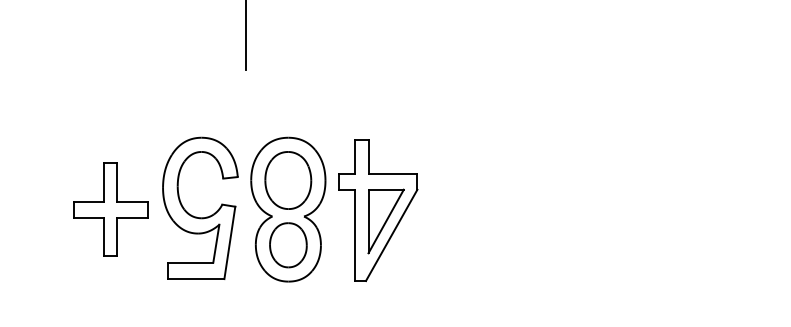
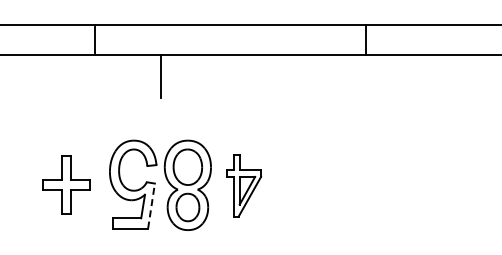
part: (110, 208) -> (66, 184), moved
part: (379, 209) -> (244, 185), size x0.7
line: (229, 243) -> (151, 206), solid -> dashed

